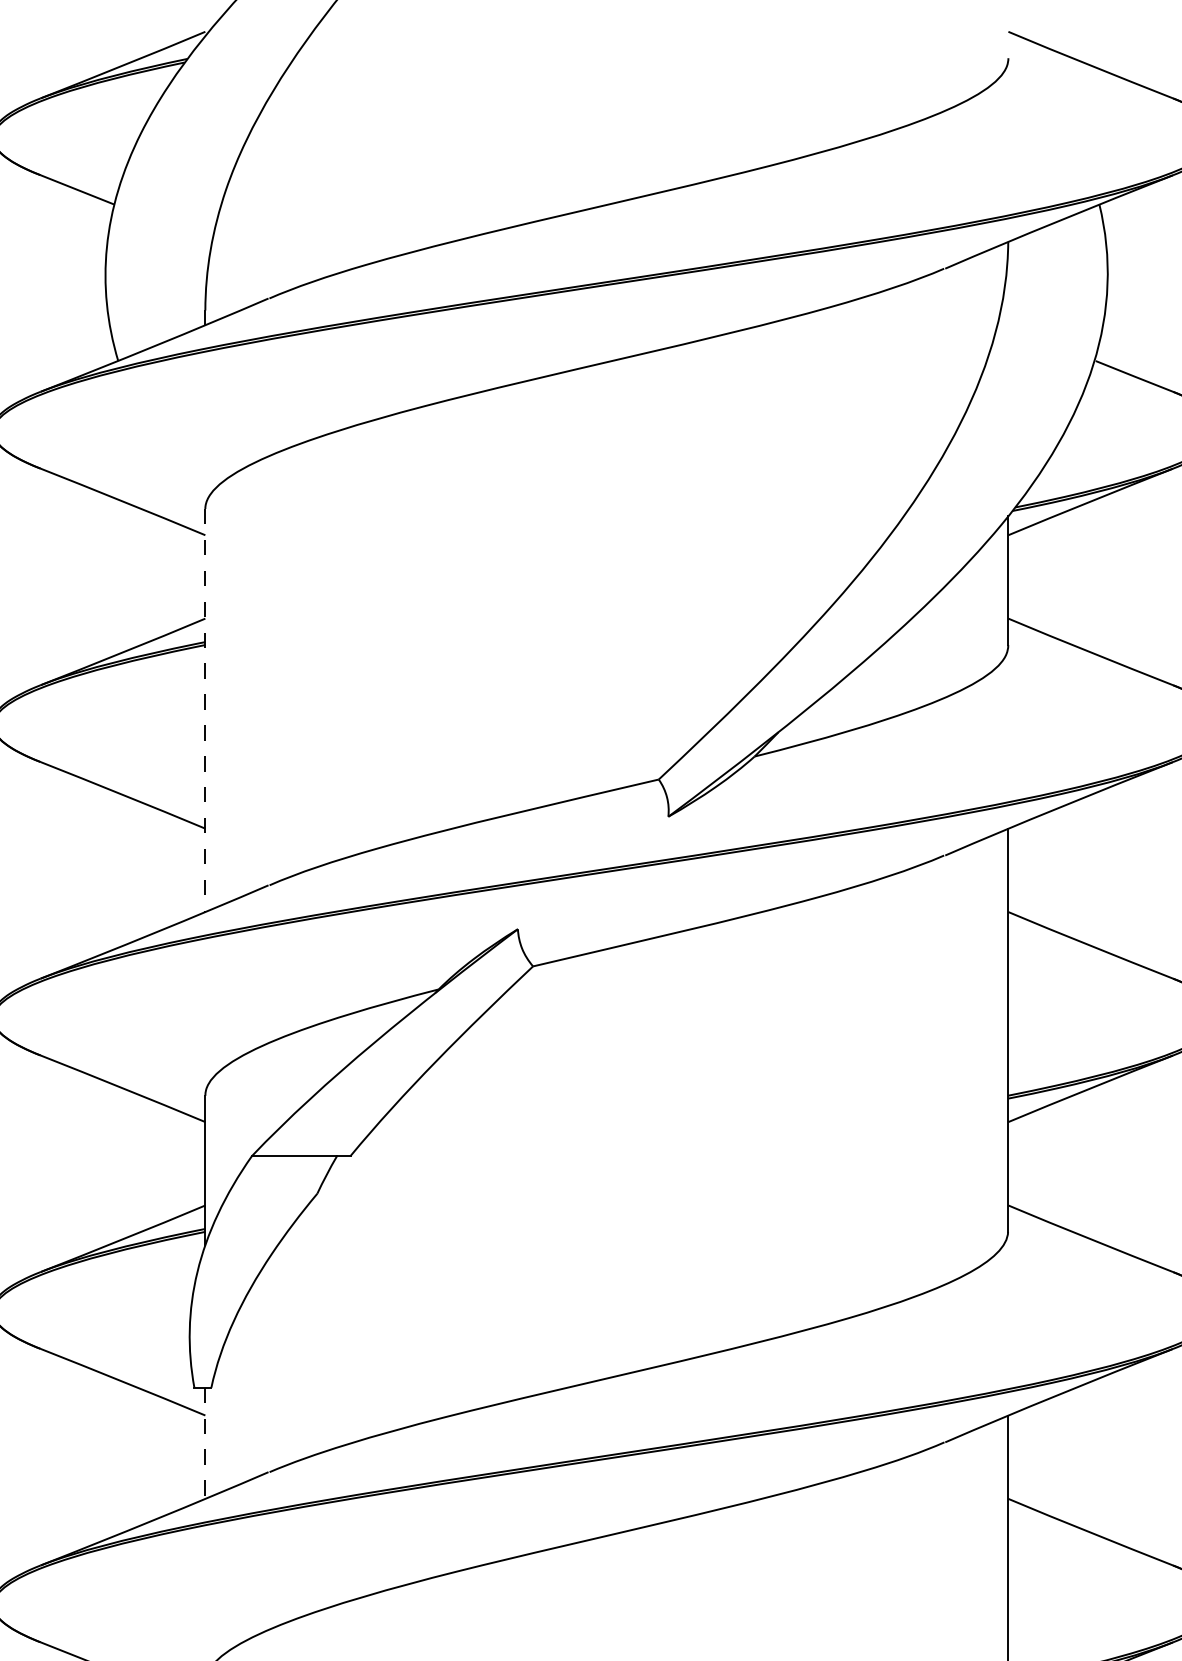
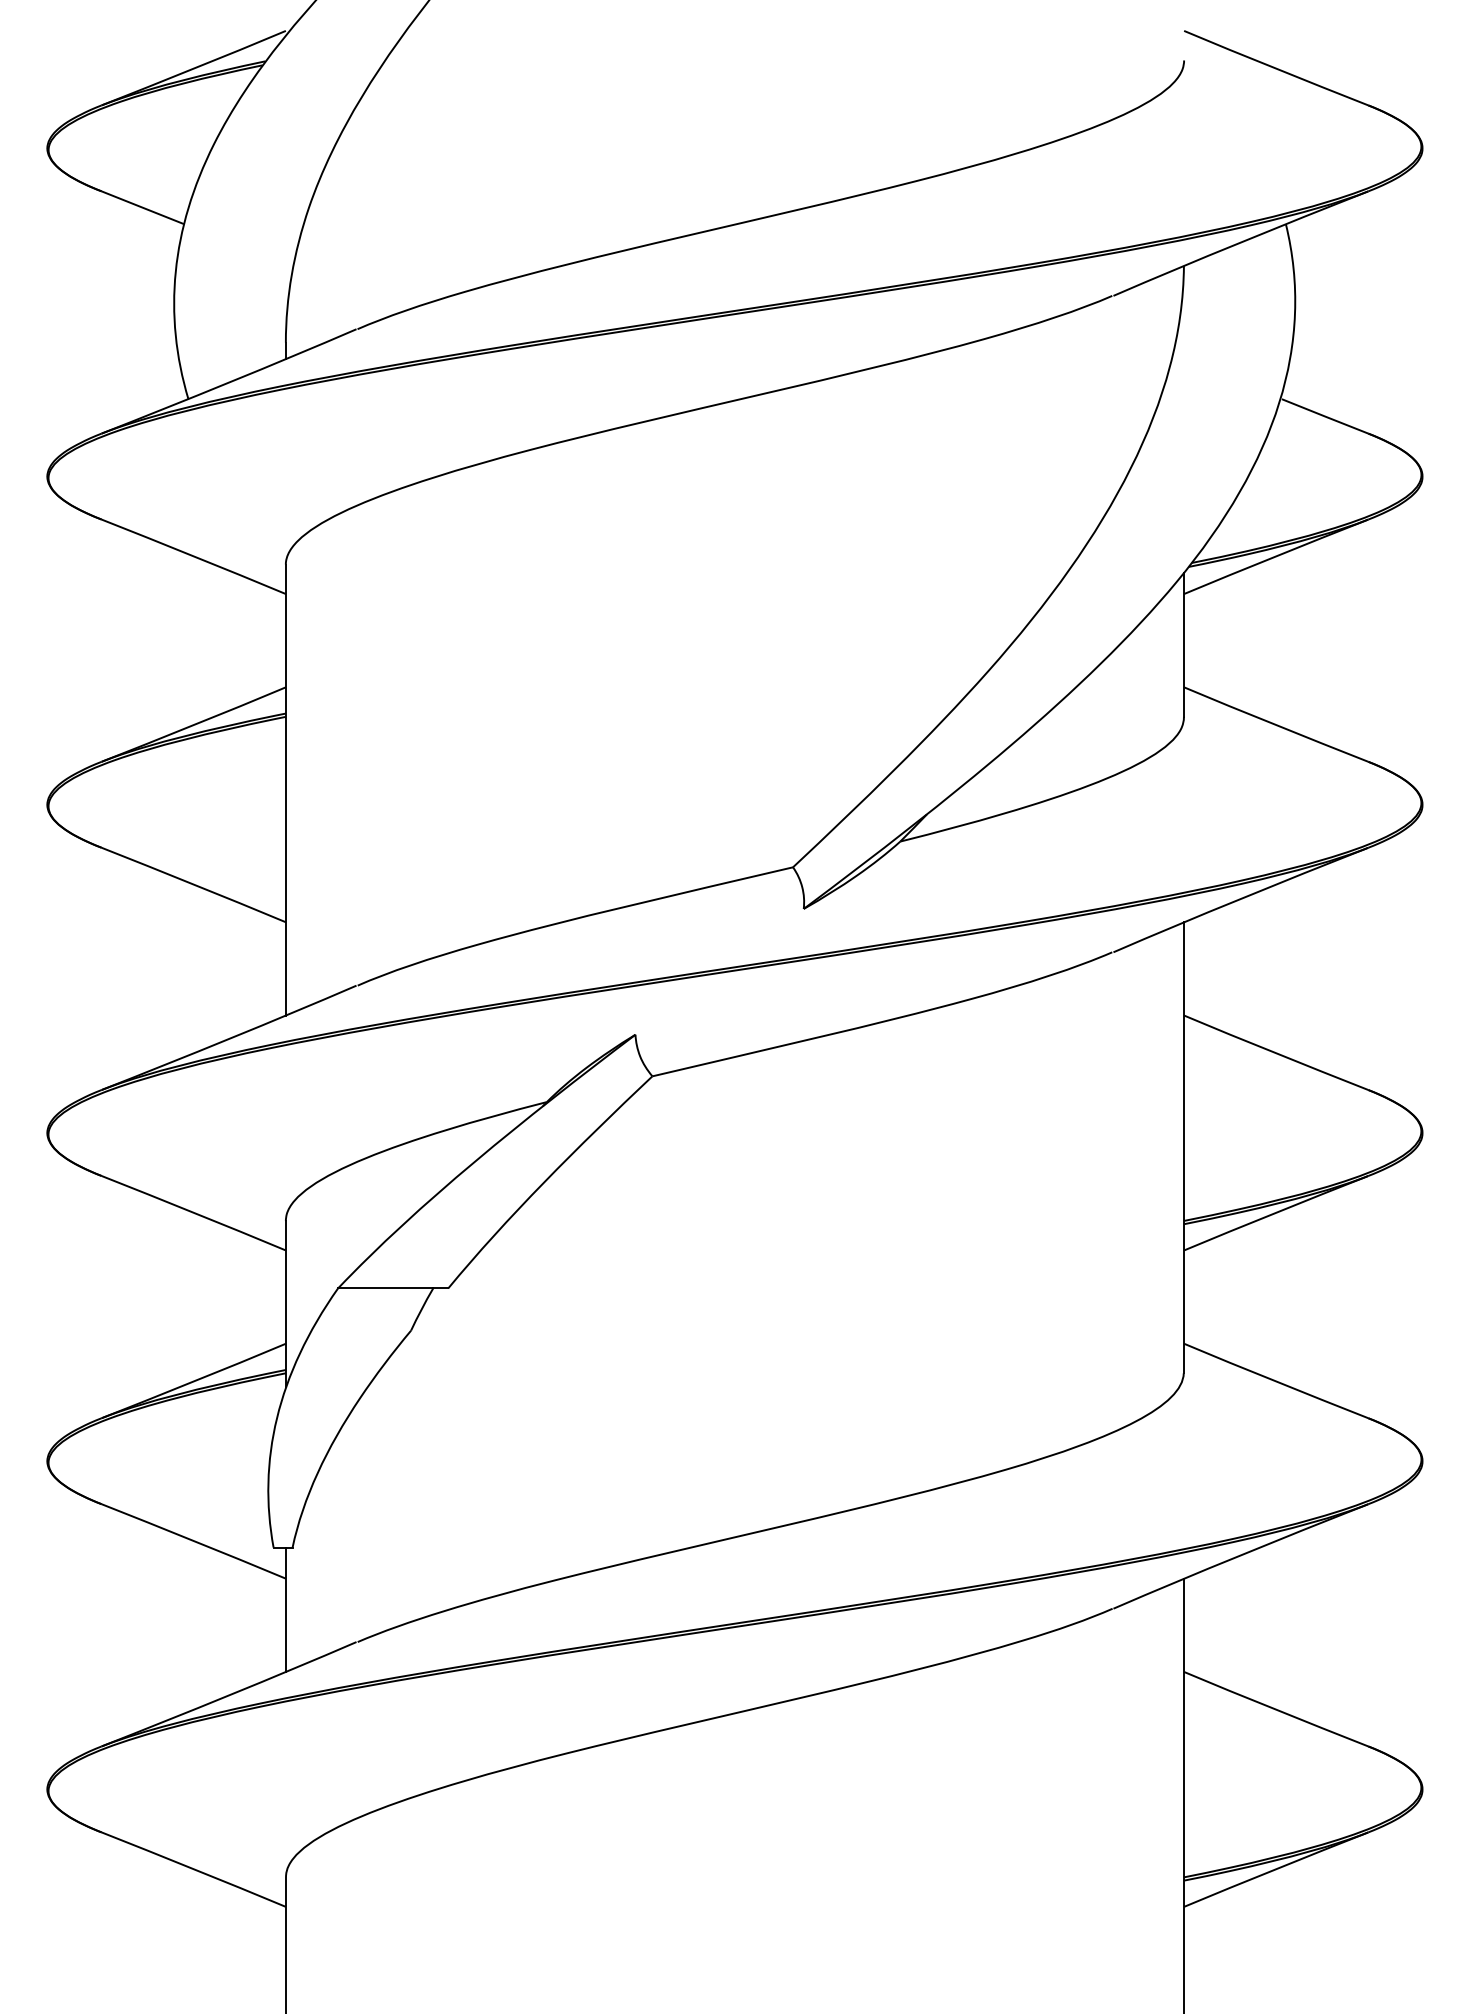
line: (205, 710) -> (285, 790), dashed -> solid
line: (205, 1443) -> (285, 1610), dashed -> solid

